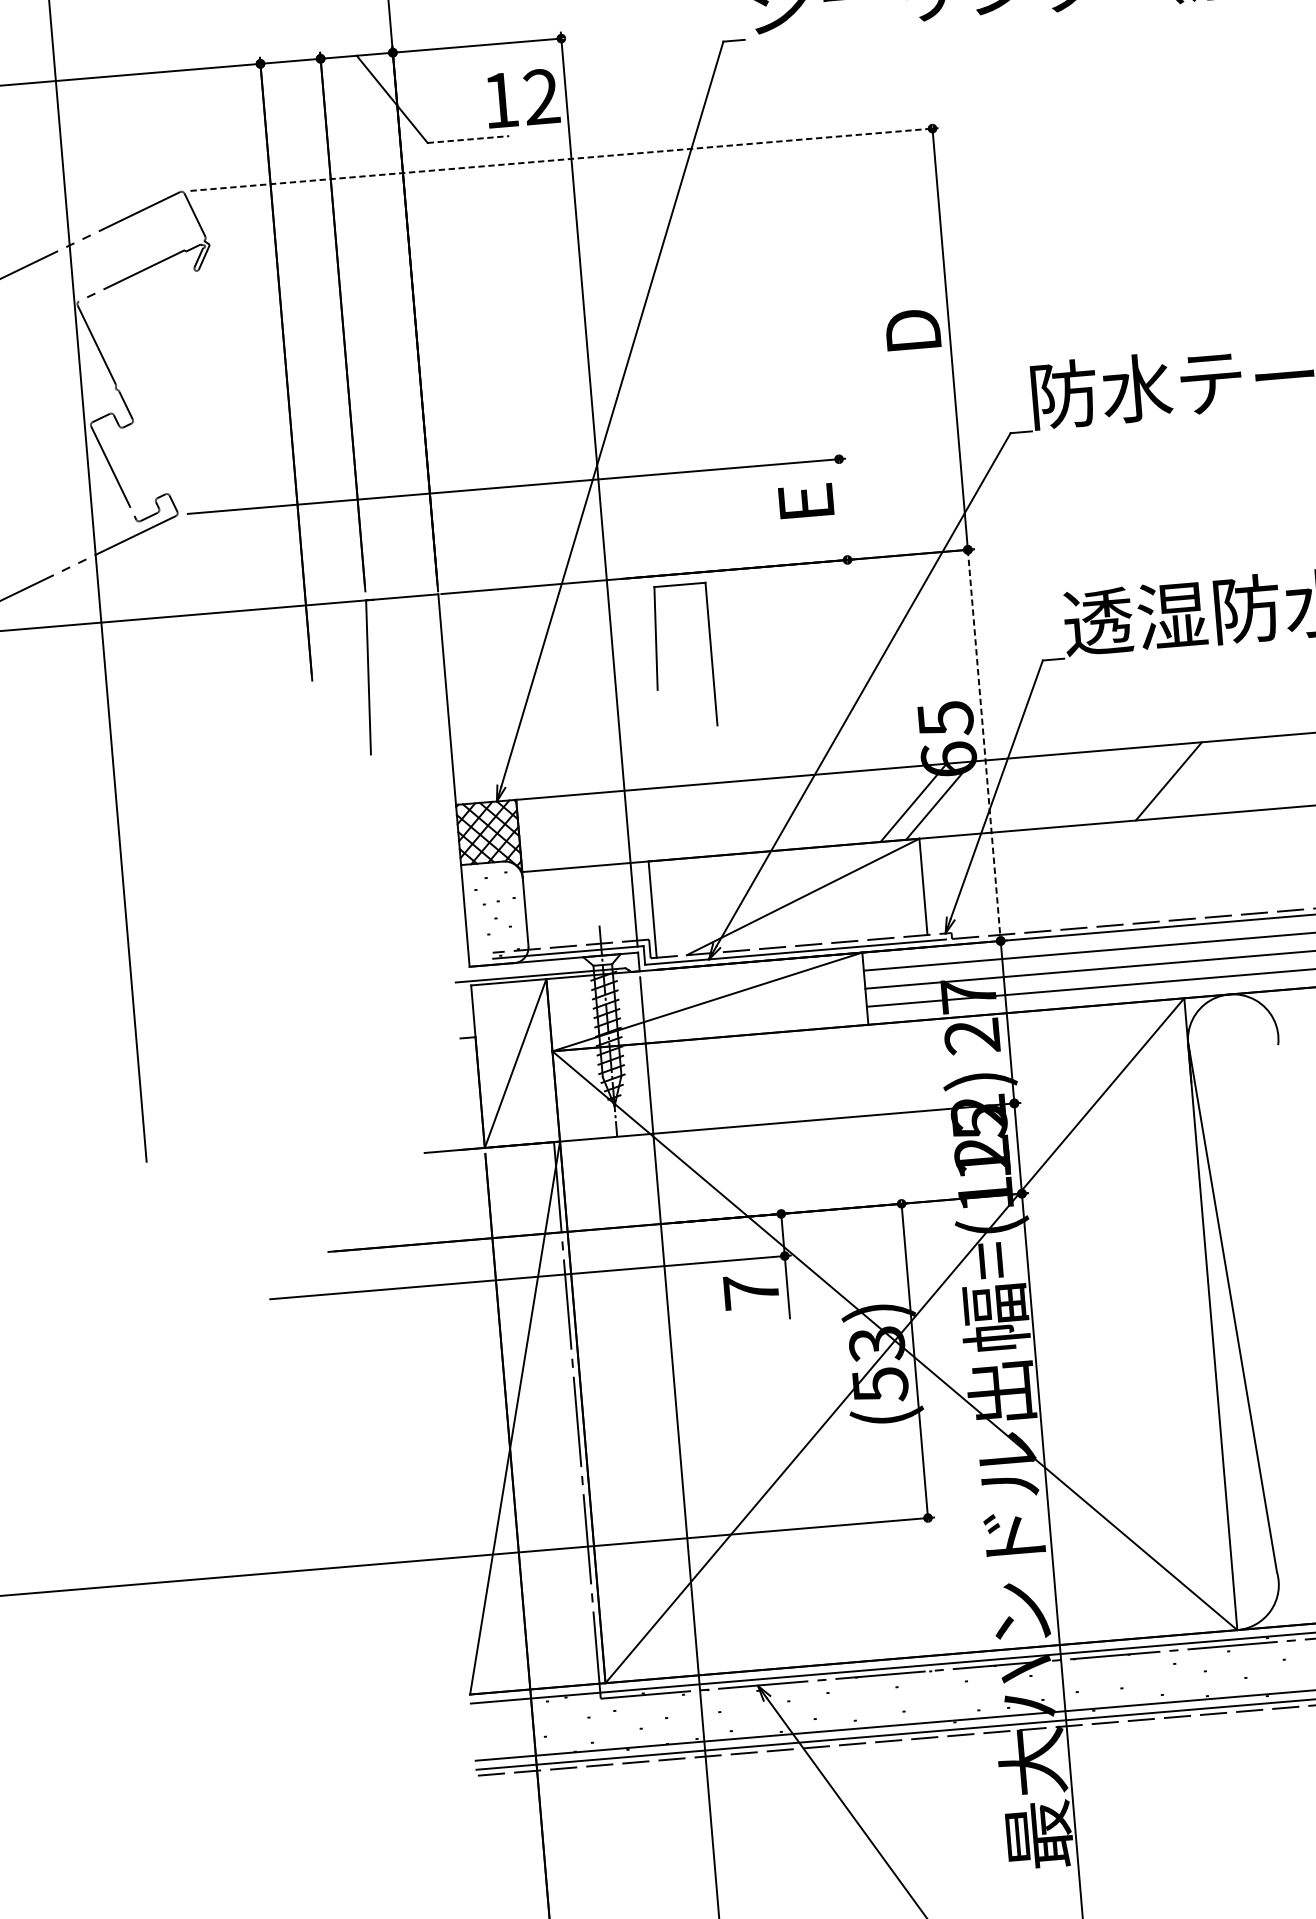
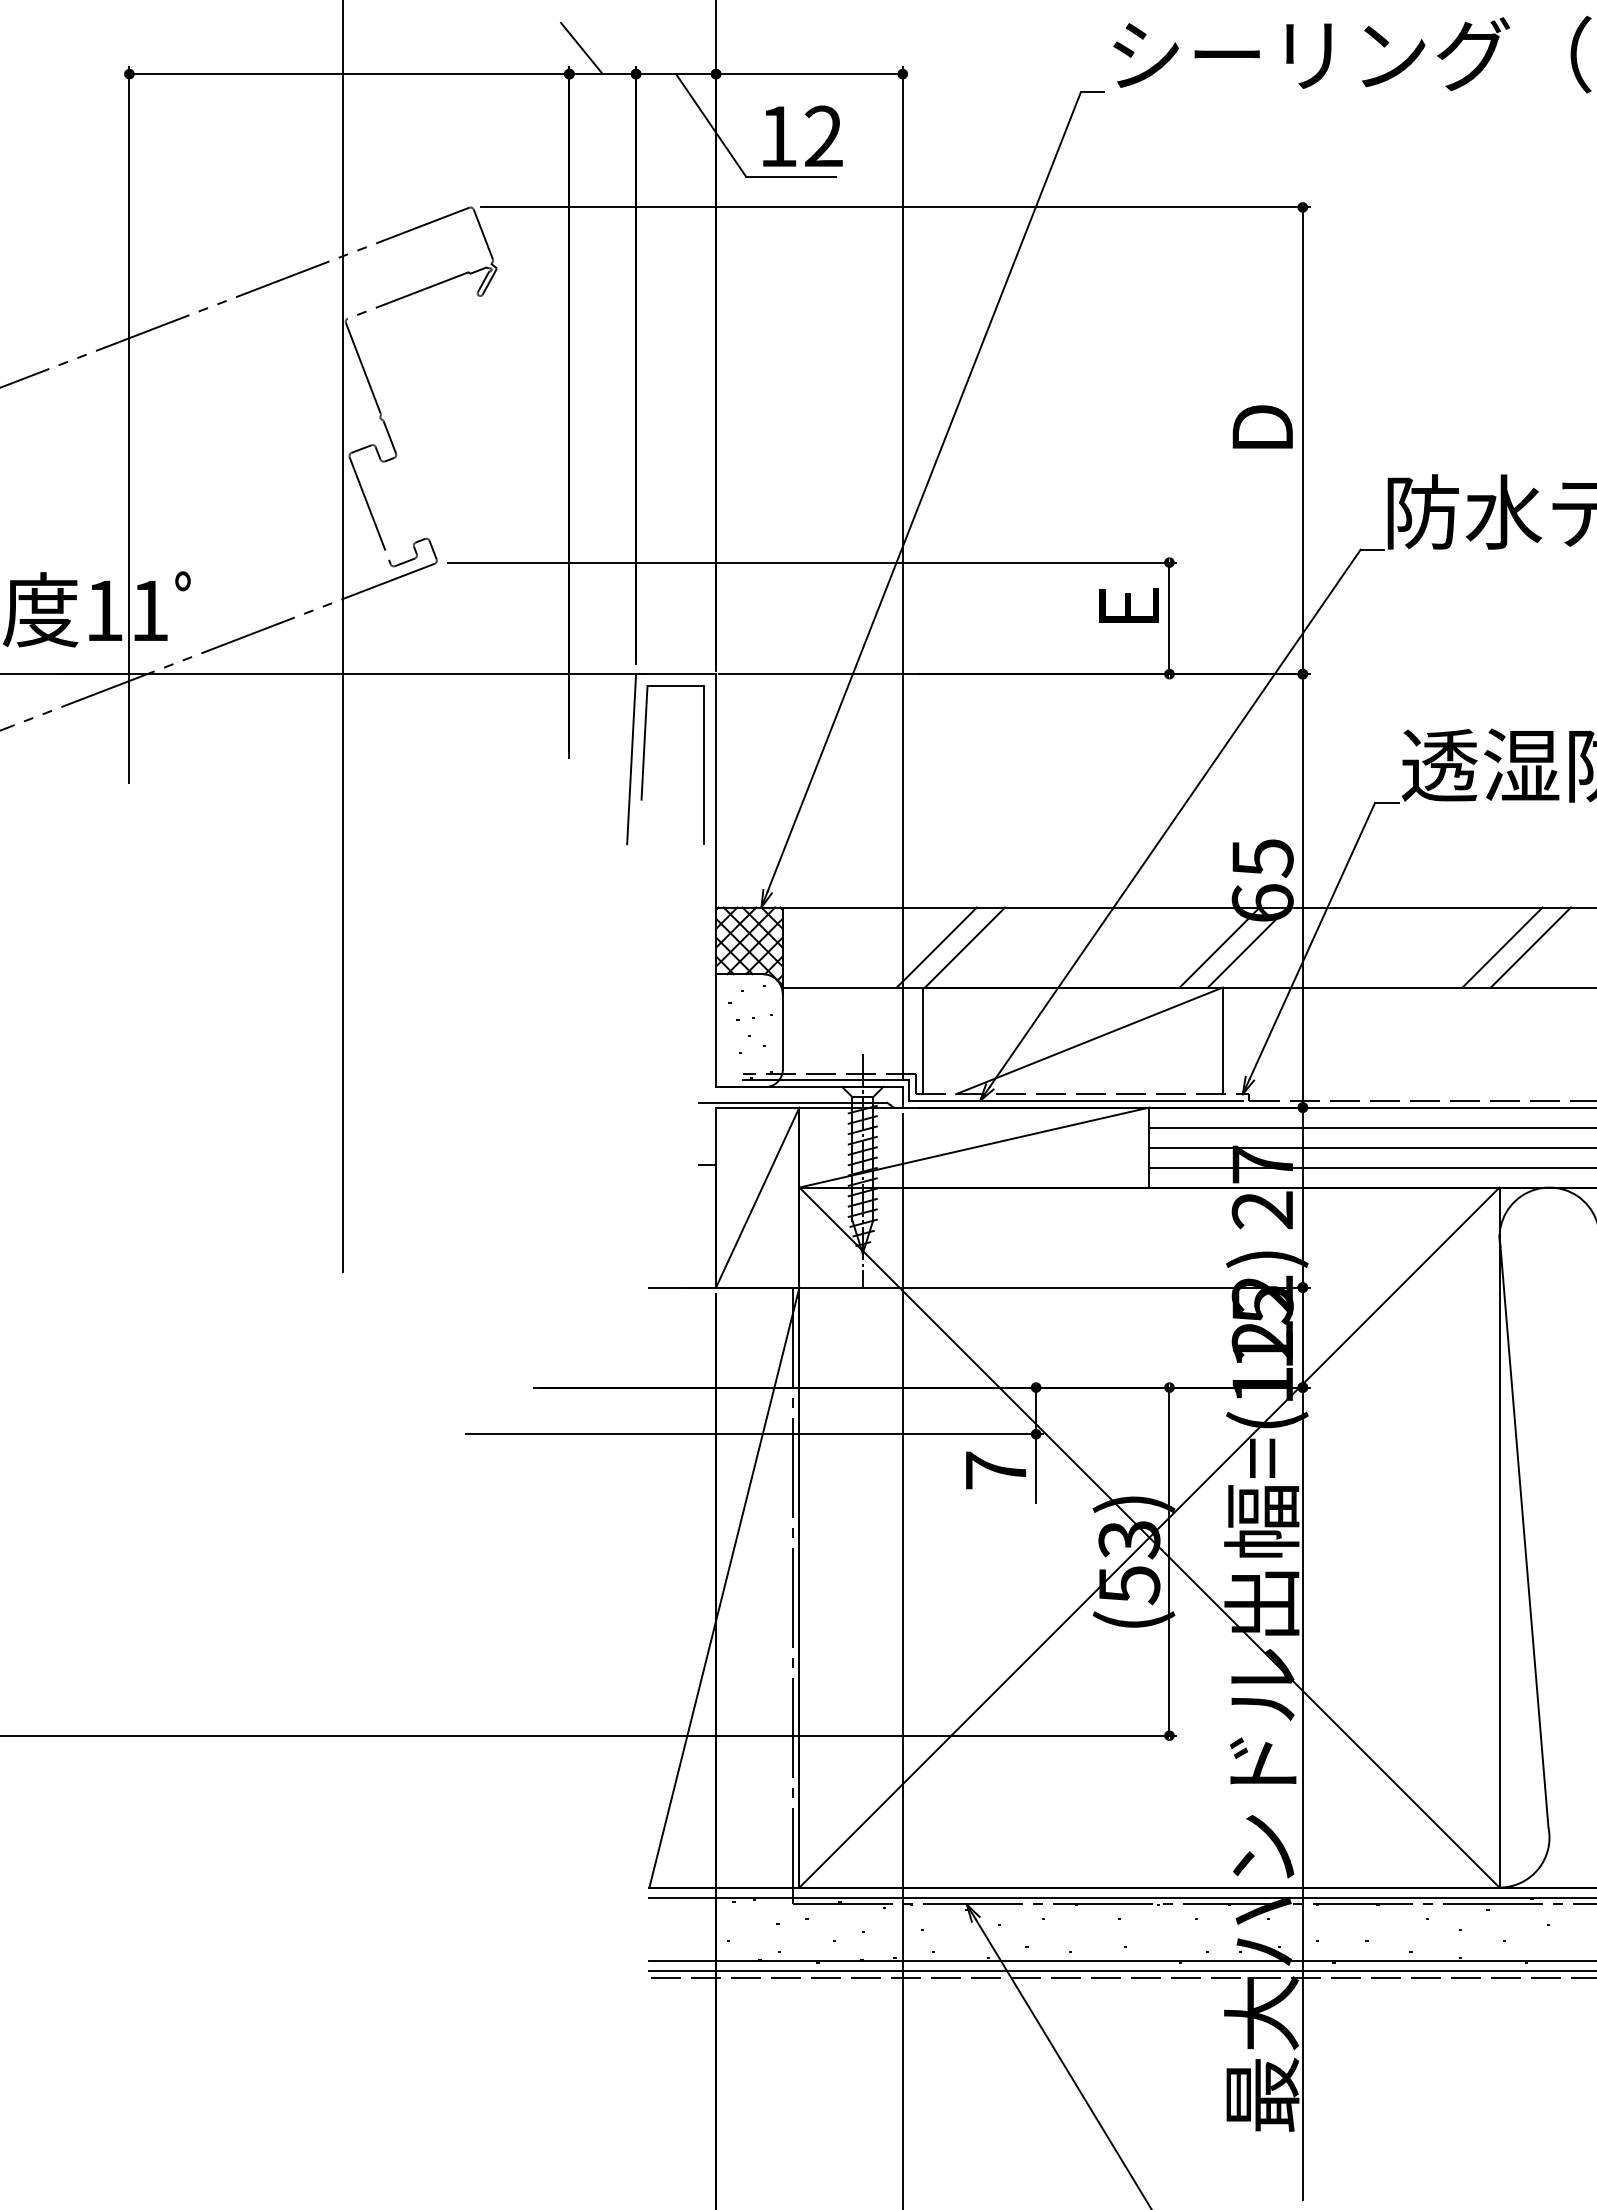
line: (269, 39) -> (581, 48), added
text: (522, 97) -> (802, 135), moved
line: (468, 139) -> (791, 176), dashed -> solid
line: (564, 159) -> (895, 207), dashed -> solid
line: (843, 509) -> (1169, 618), added
part: (657, 657) -> (644, 764), moved
line: (983, 745) -> (1302, 890), dashed -> solid
line: (1194, 779) -> (1530, 947), added
line: (684, 822) -> (965, 947), added
line: (657, 824) -> (936, 947), added

